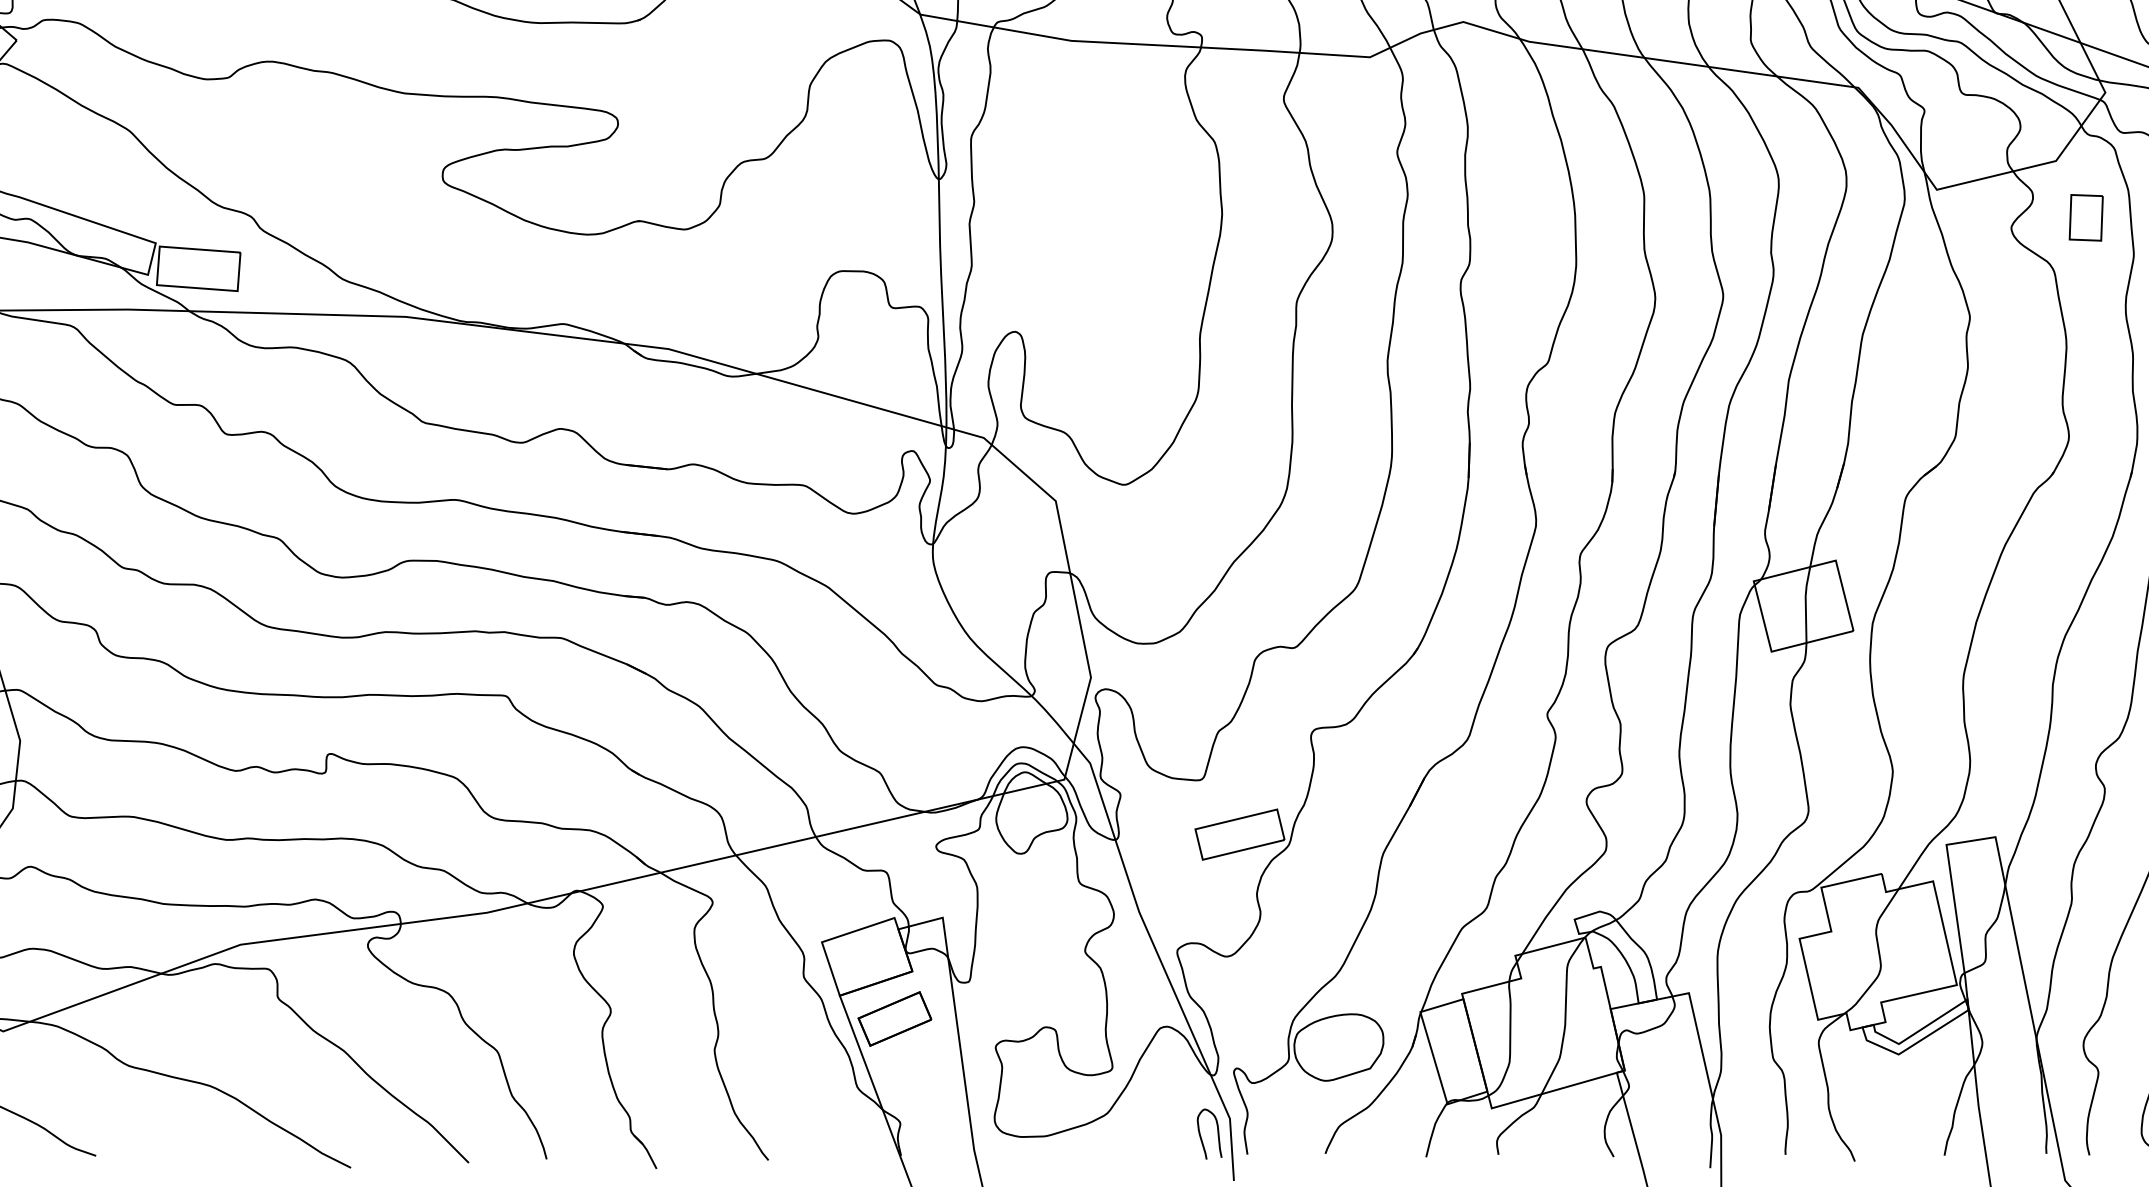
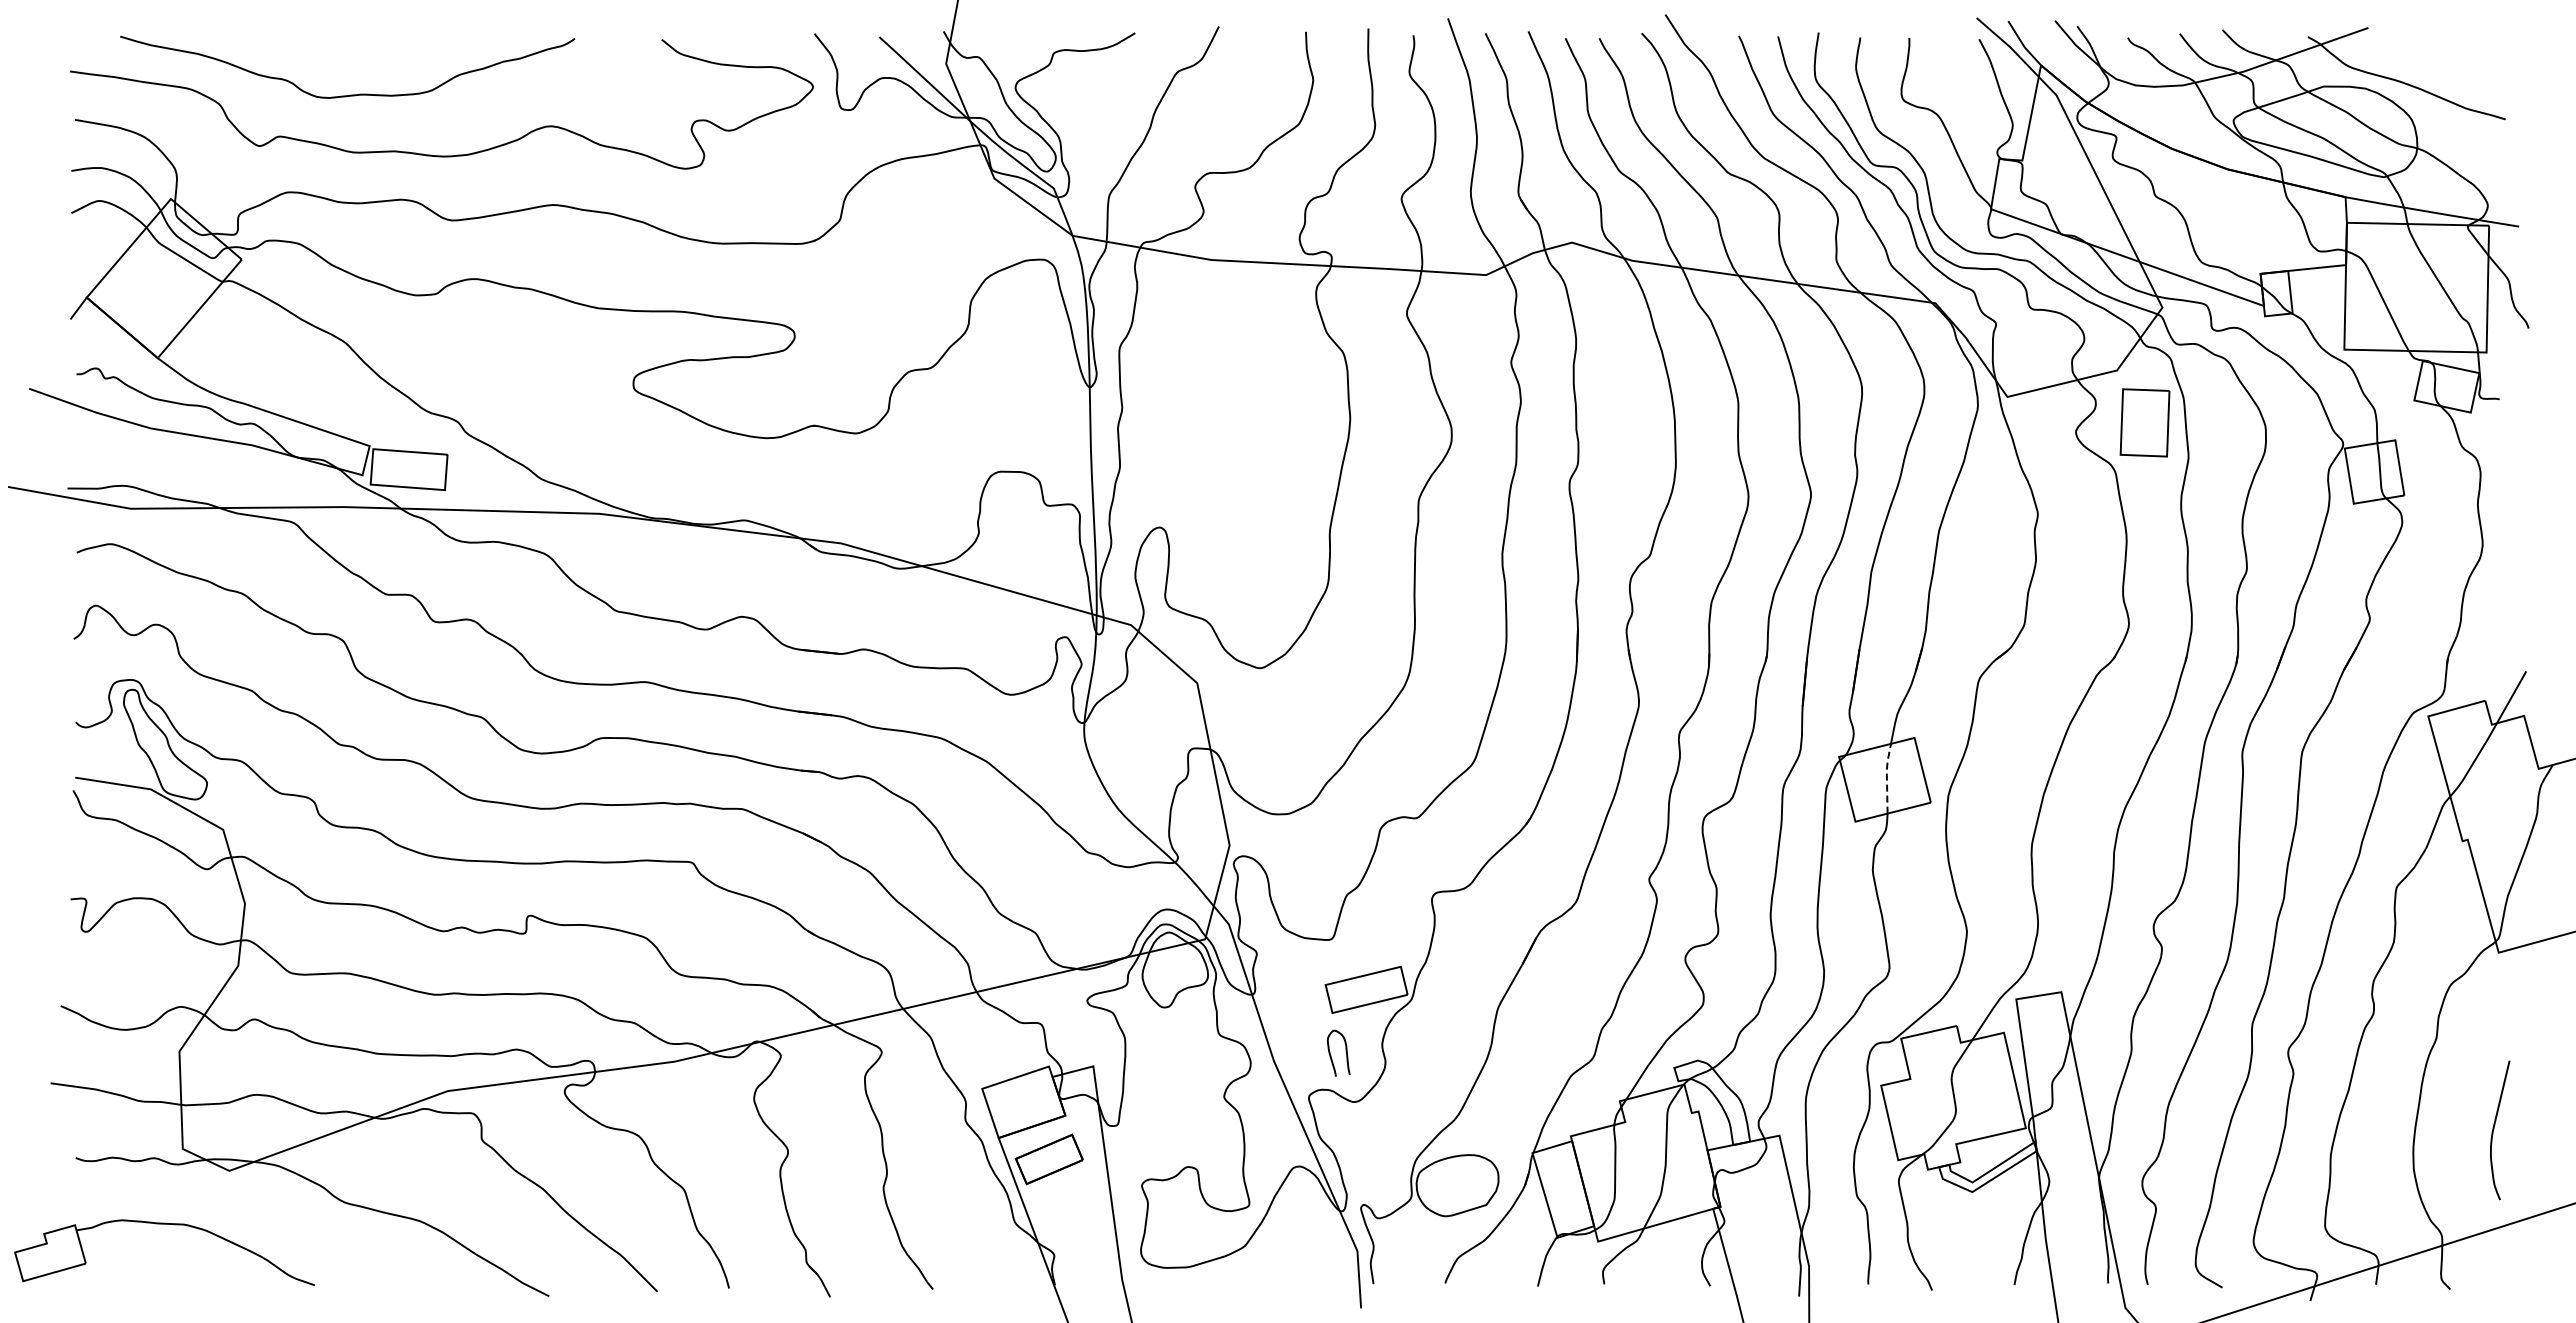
part: (2085, 217) -> (2144, 422), size x1.6
line: (1805, 602) -> (1886, 776), solid -> dashed
curve: (1216, 1132) -> (1345, 1051), moved

